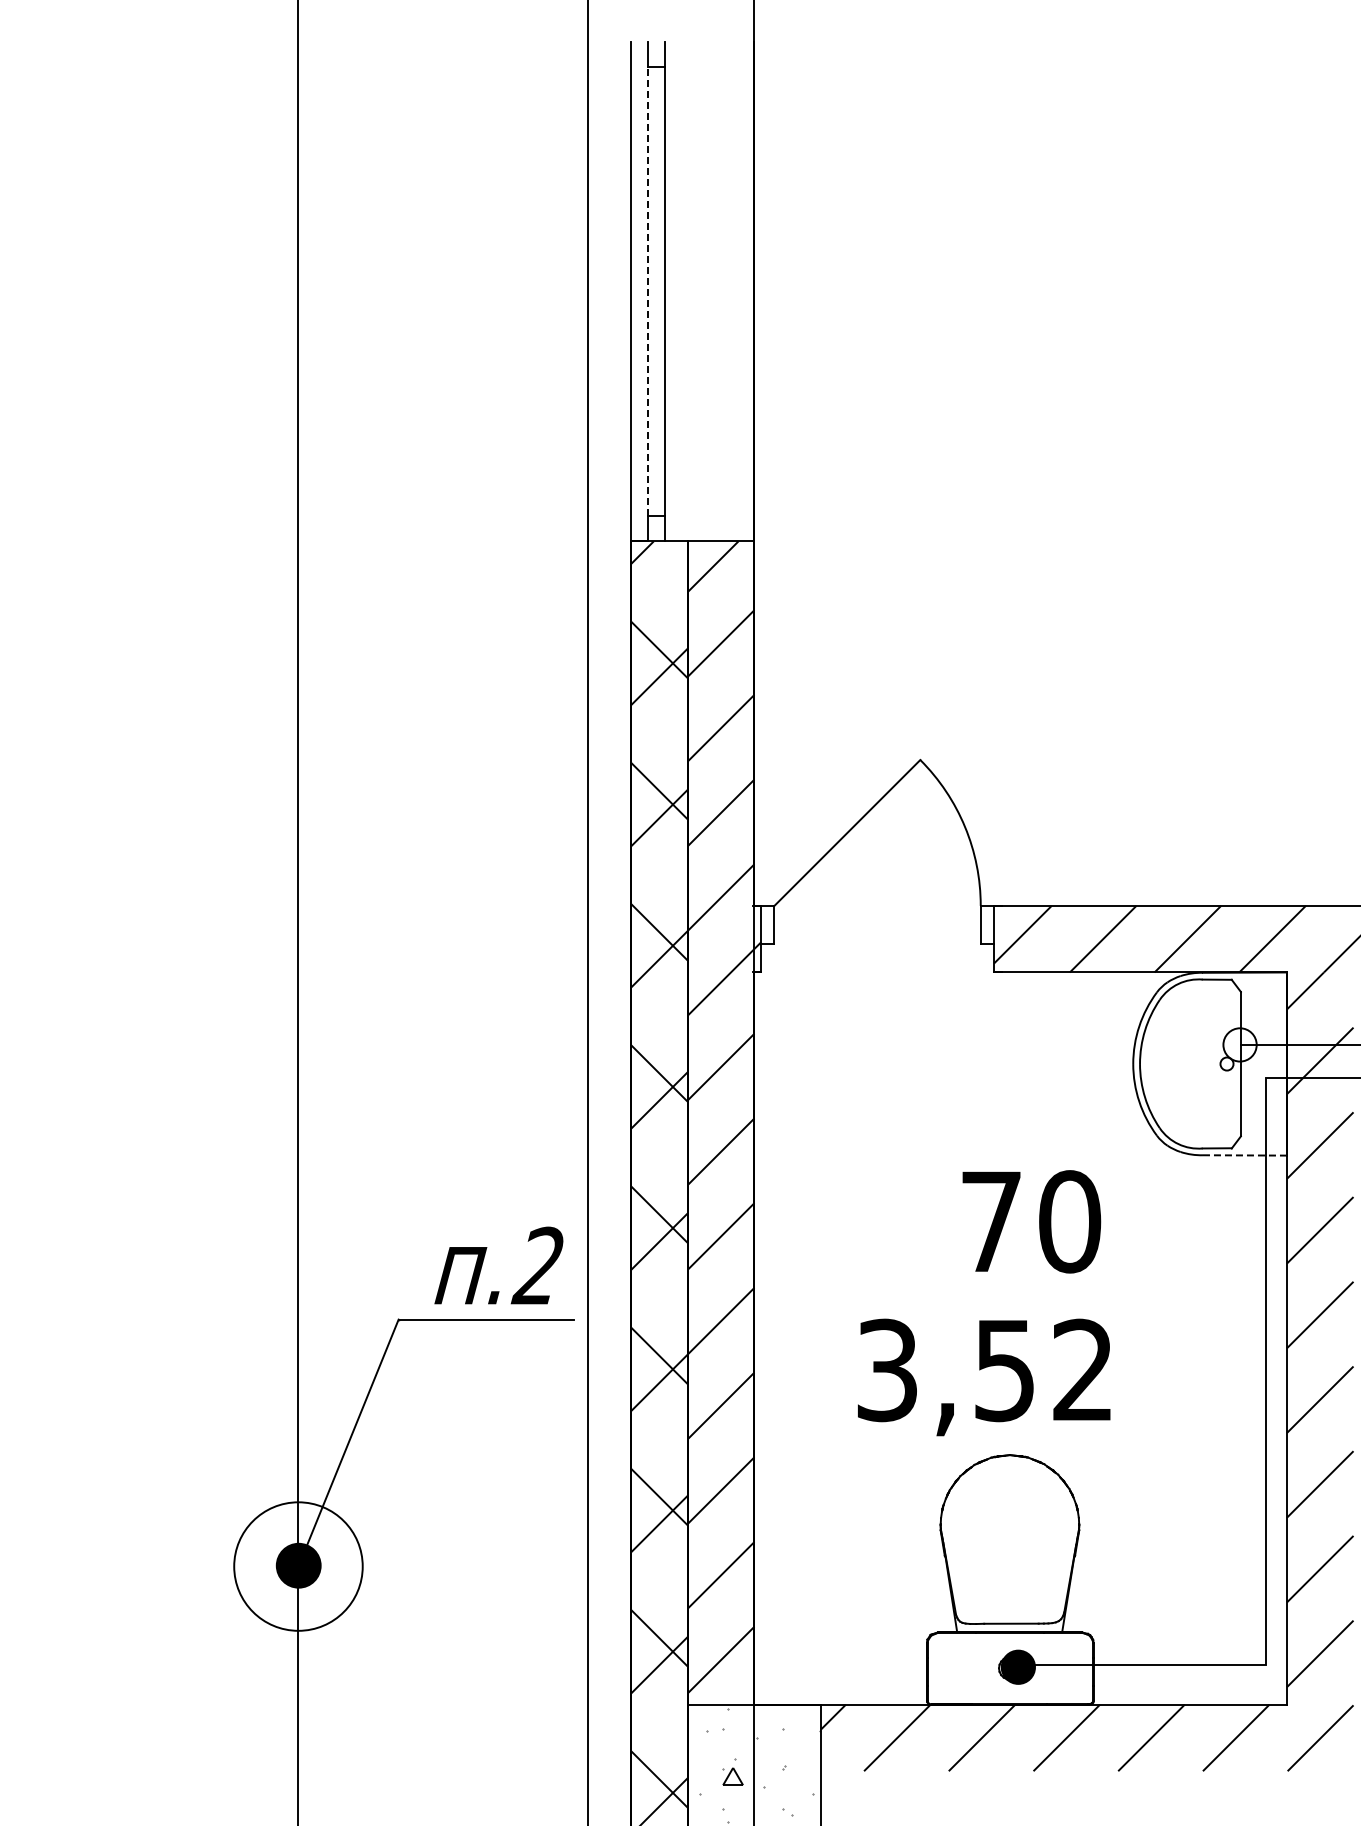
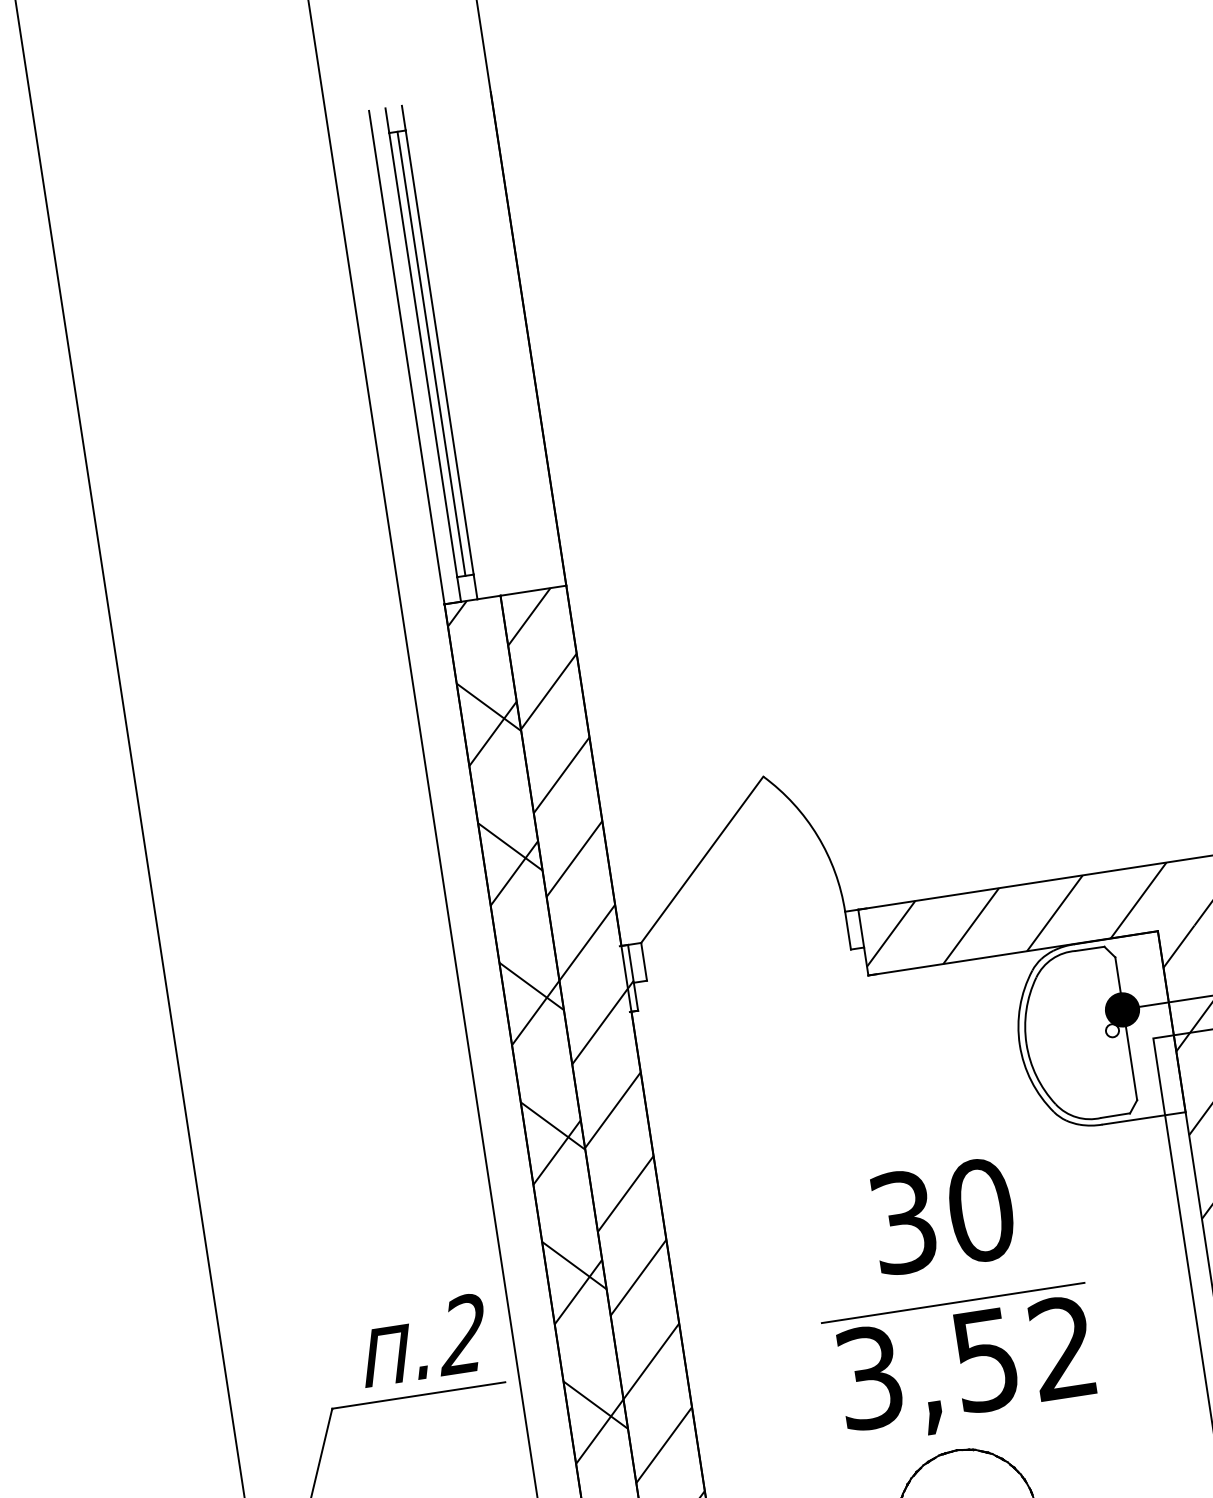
line: (647, 291) -> (422, 354), dashed -> solid
line: (656, 291) -> (431, 353), added
fill: (1239, 1044) -> (1121, 1009), added
line: (1244, 1155) -> (1143, 1118), dashed -> solid
text: (991, 1221) -> (903, 1222), 70 -> 30
line: (1028, 1309) -> (953, 1303), added
text: (984, 1377) -> (966, 1370), moved

